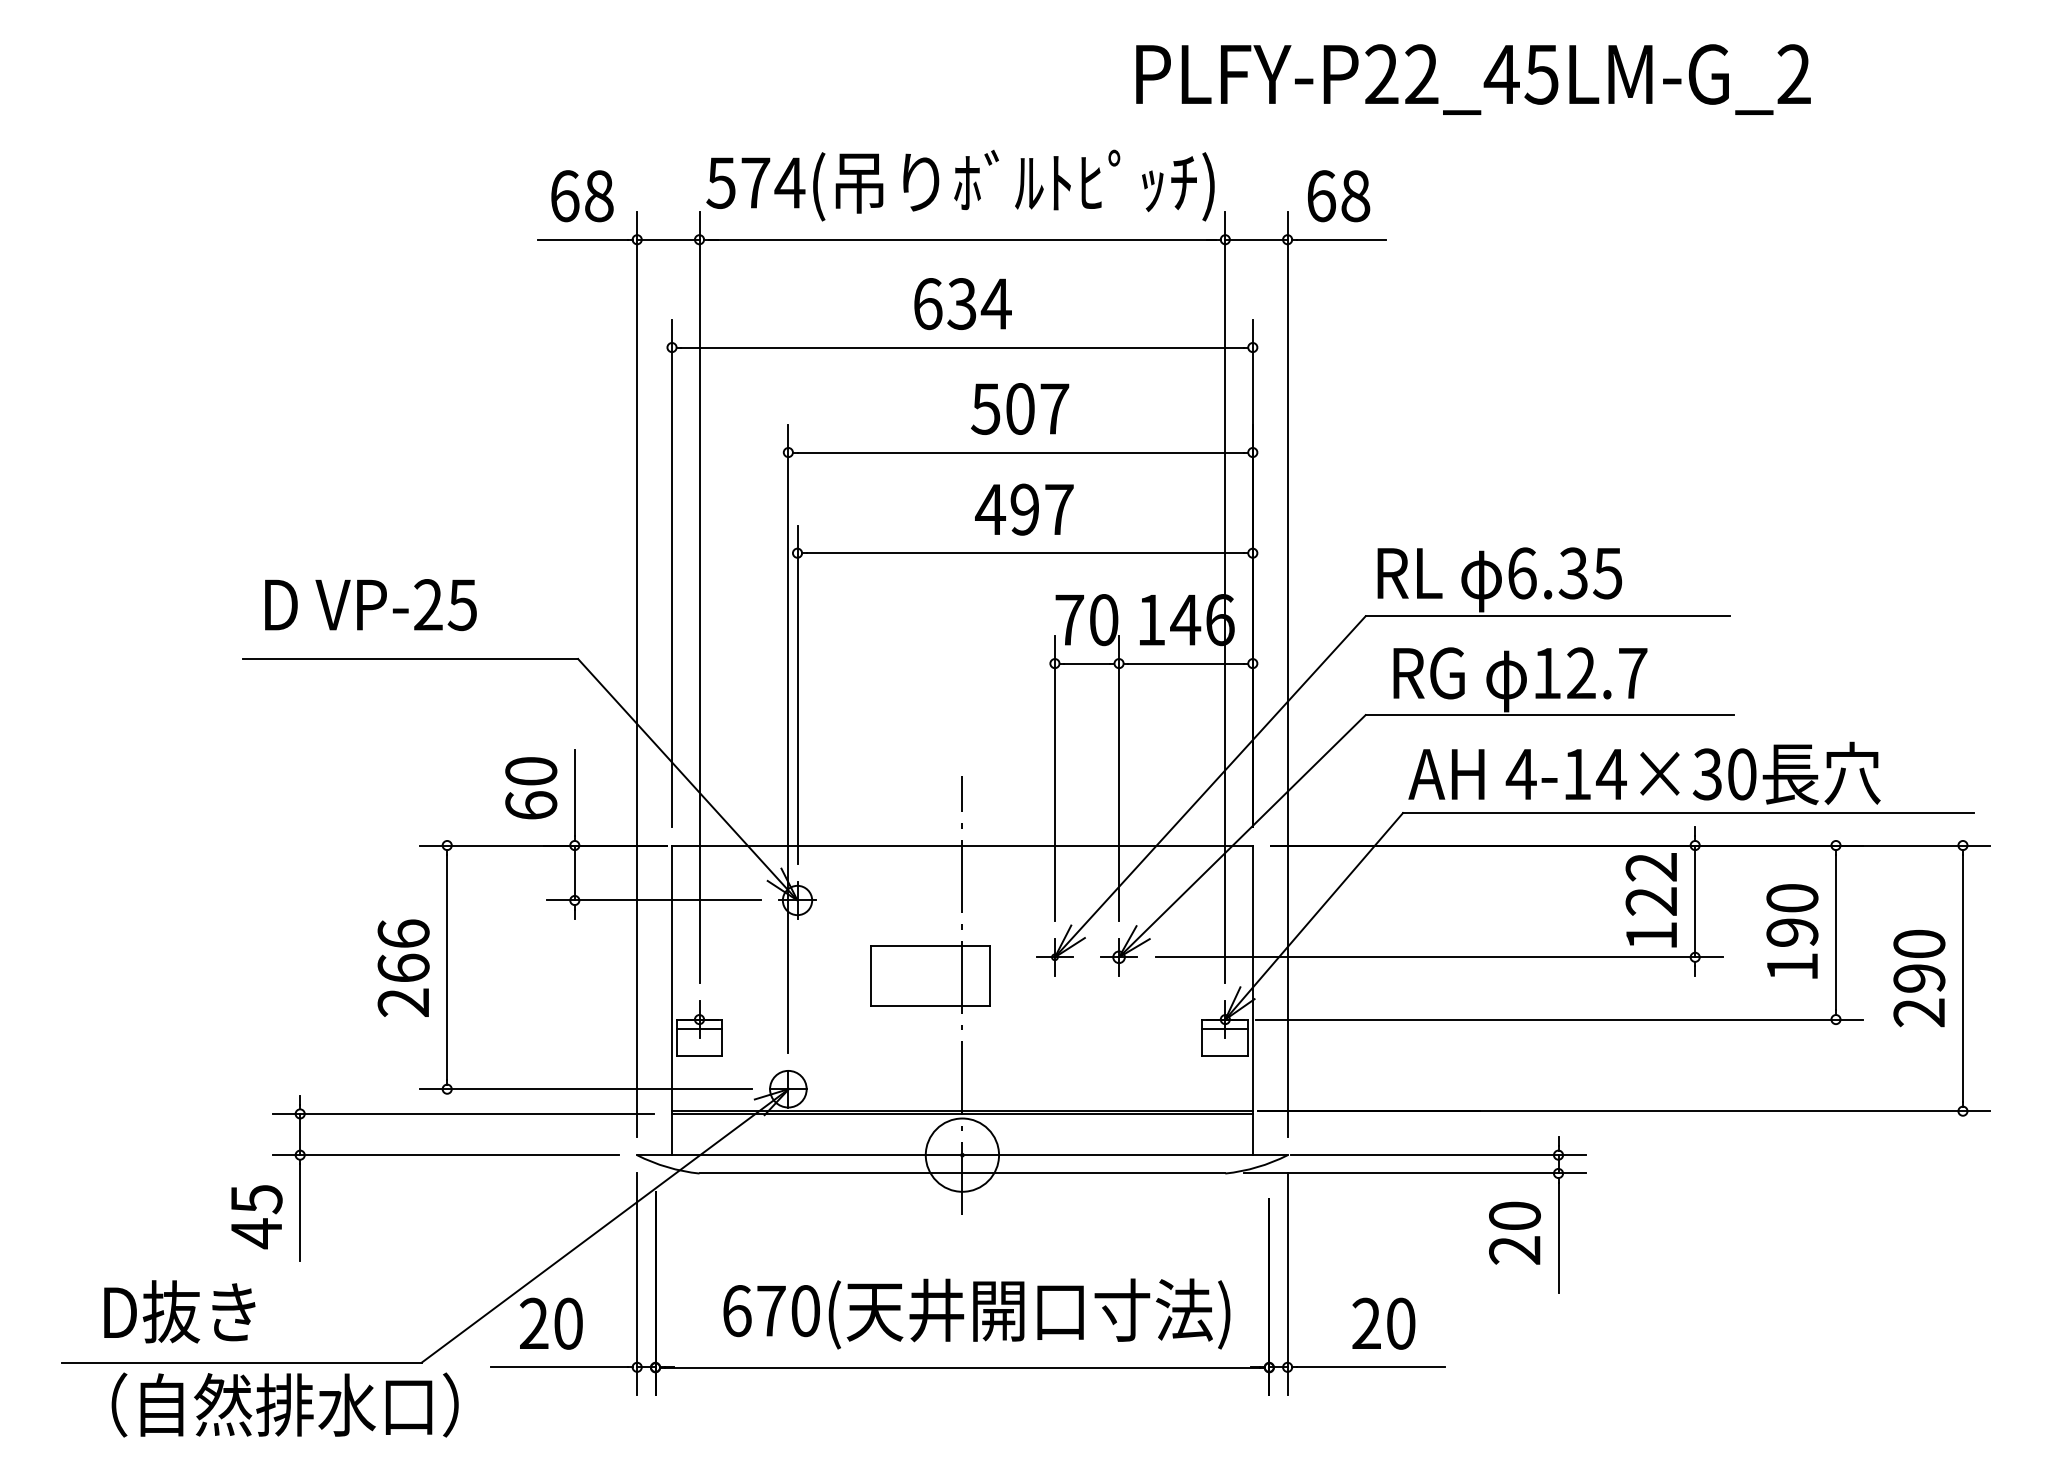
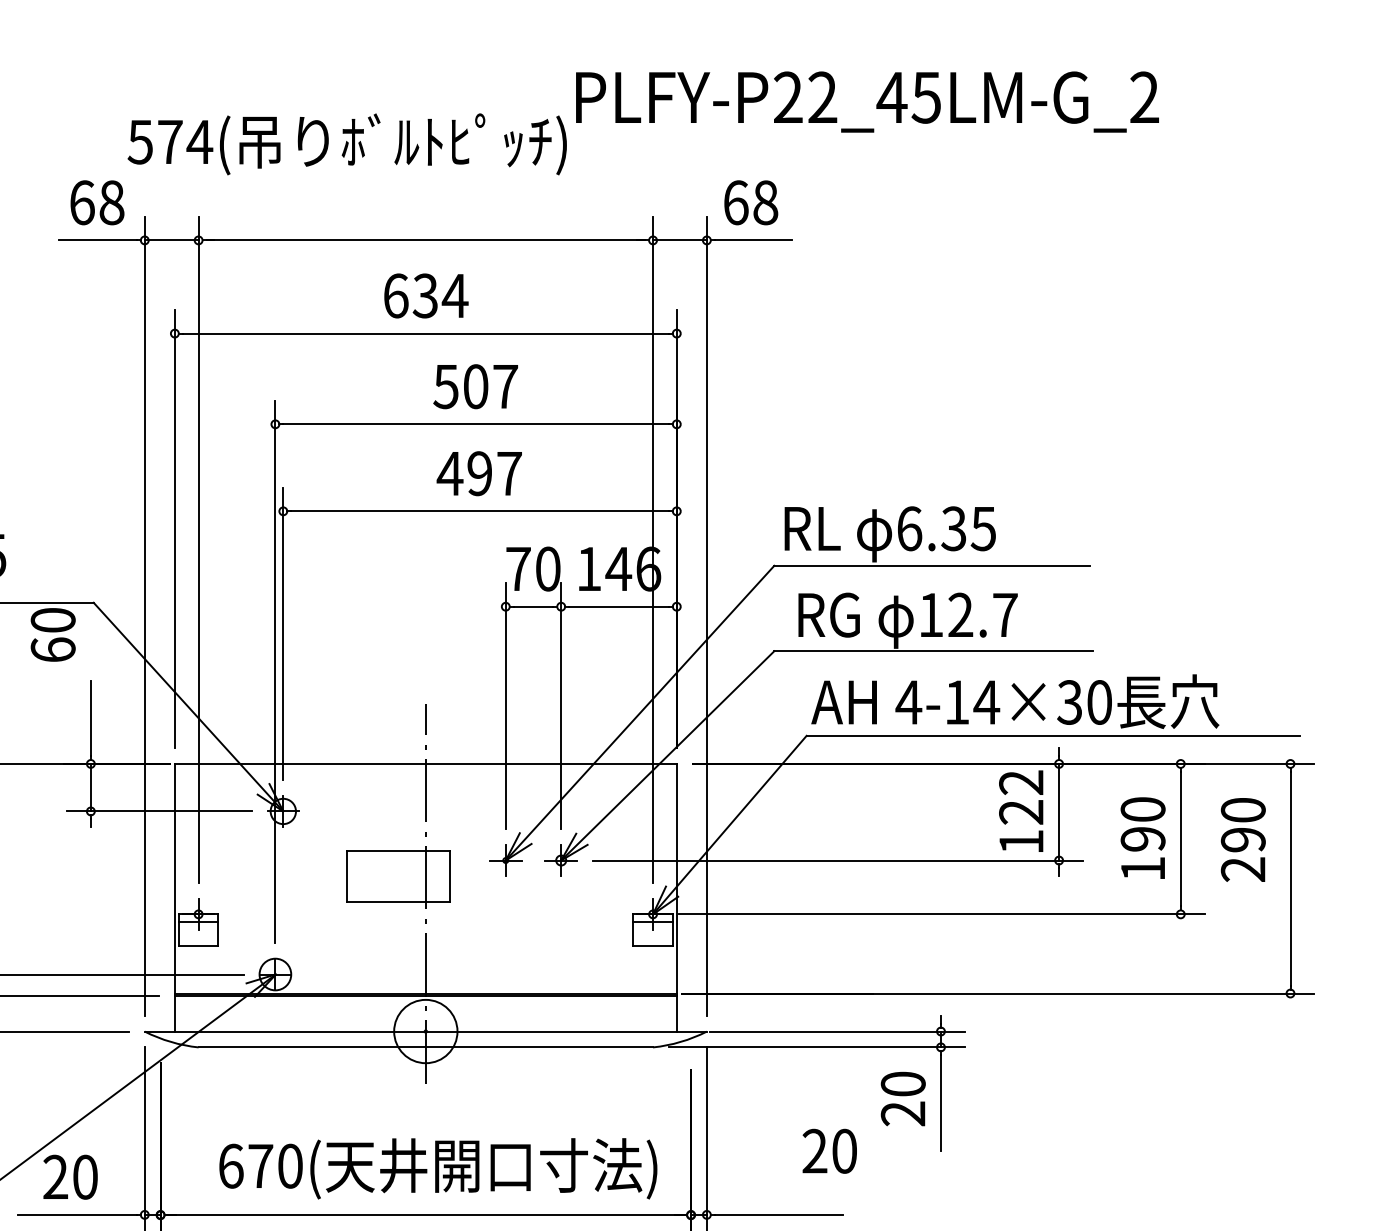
text: (960, 185) -> (347, 144), moved
text: (531, 788) -> (53, 635), moved
text: (1919, 978) -> (1243, 839), moved
text: (1383, 1323) -> (829, 1151), moved

